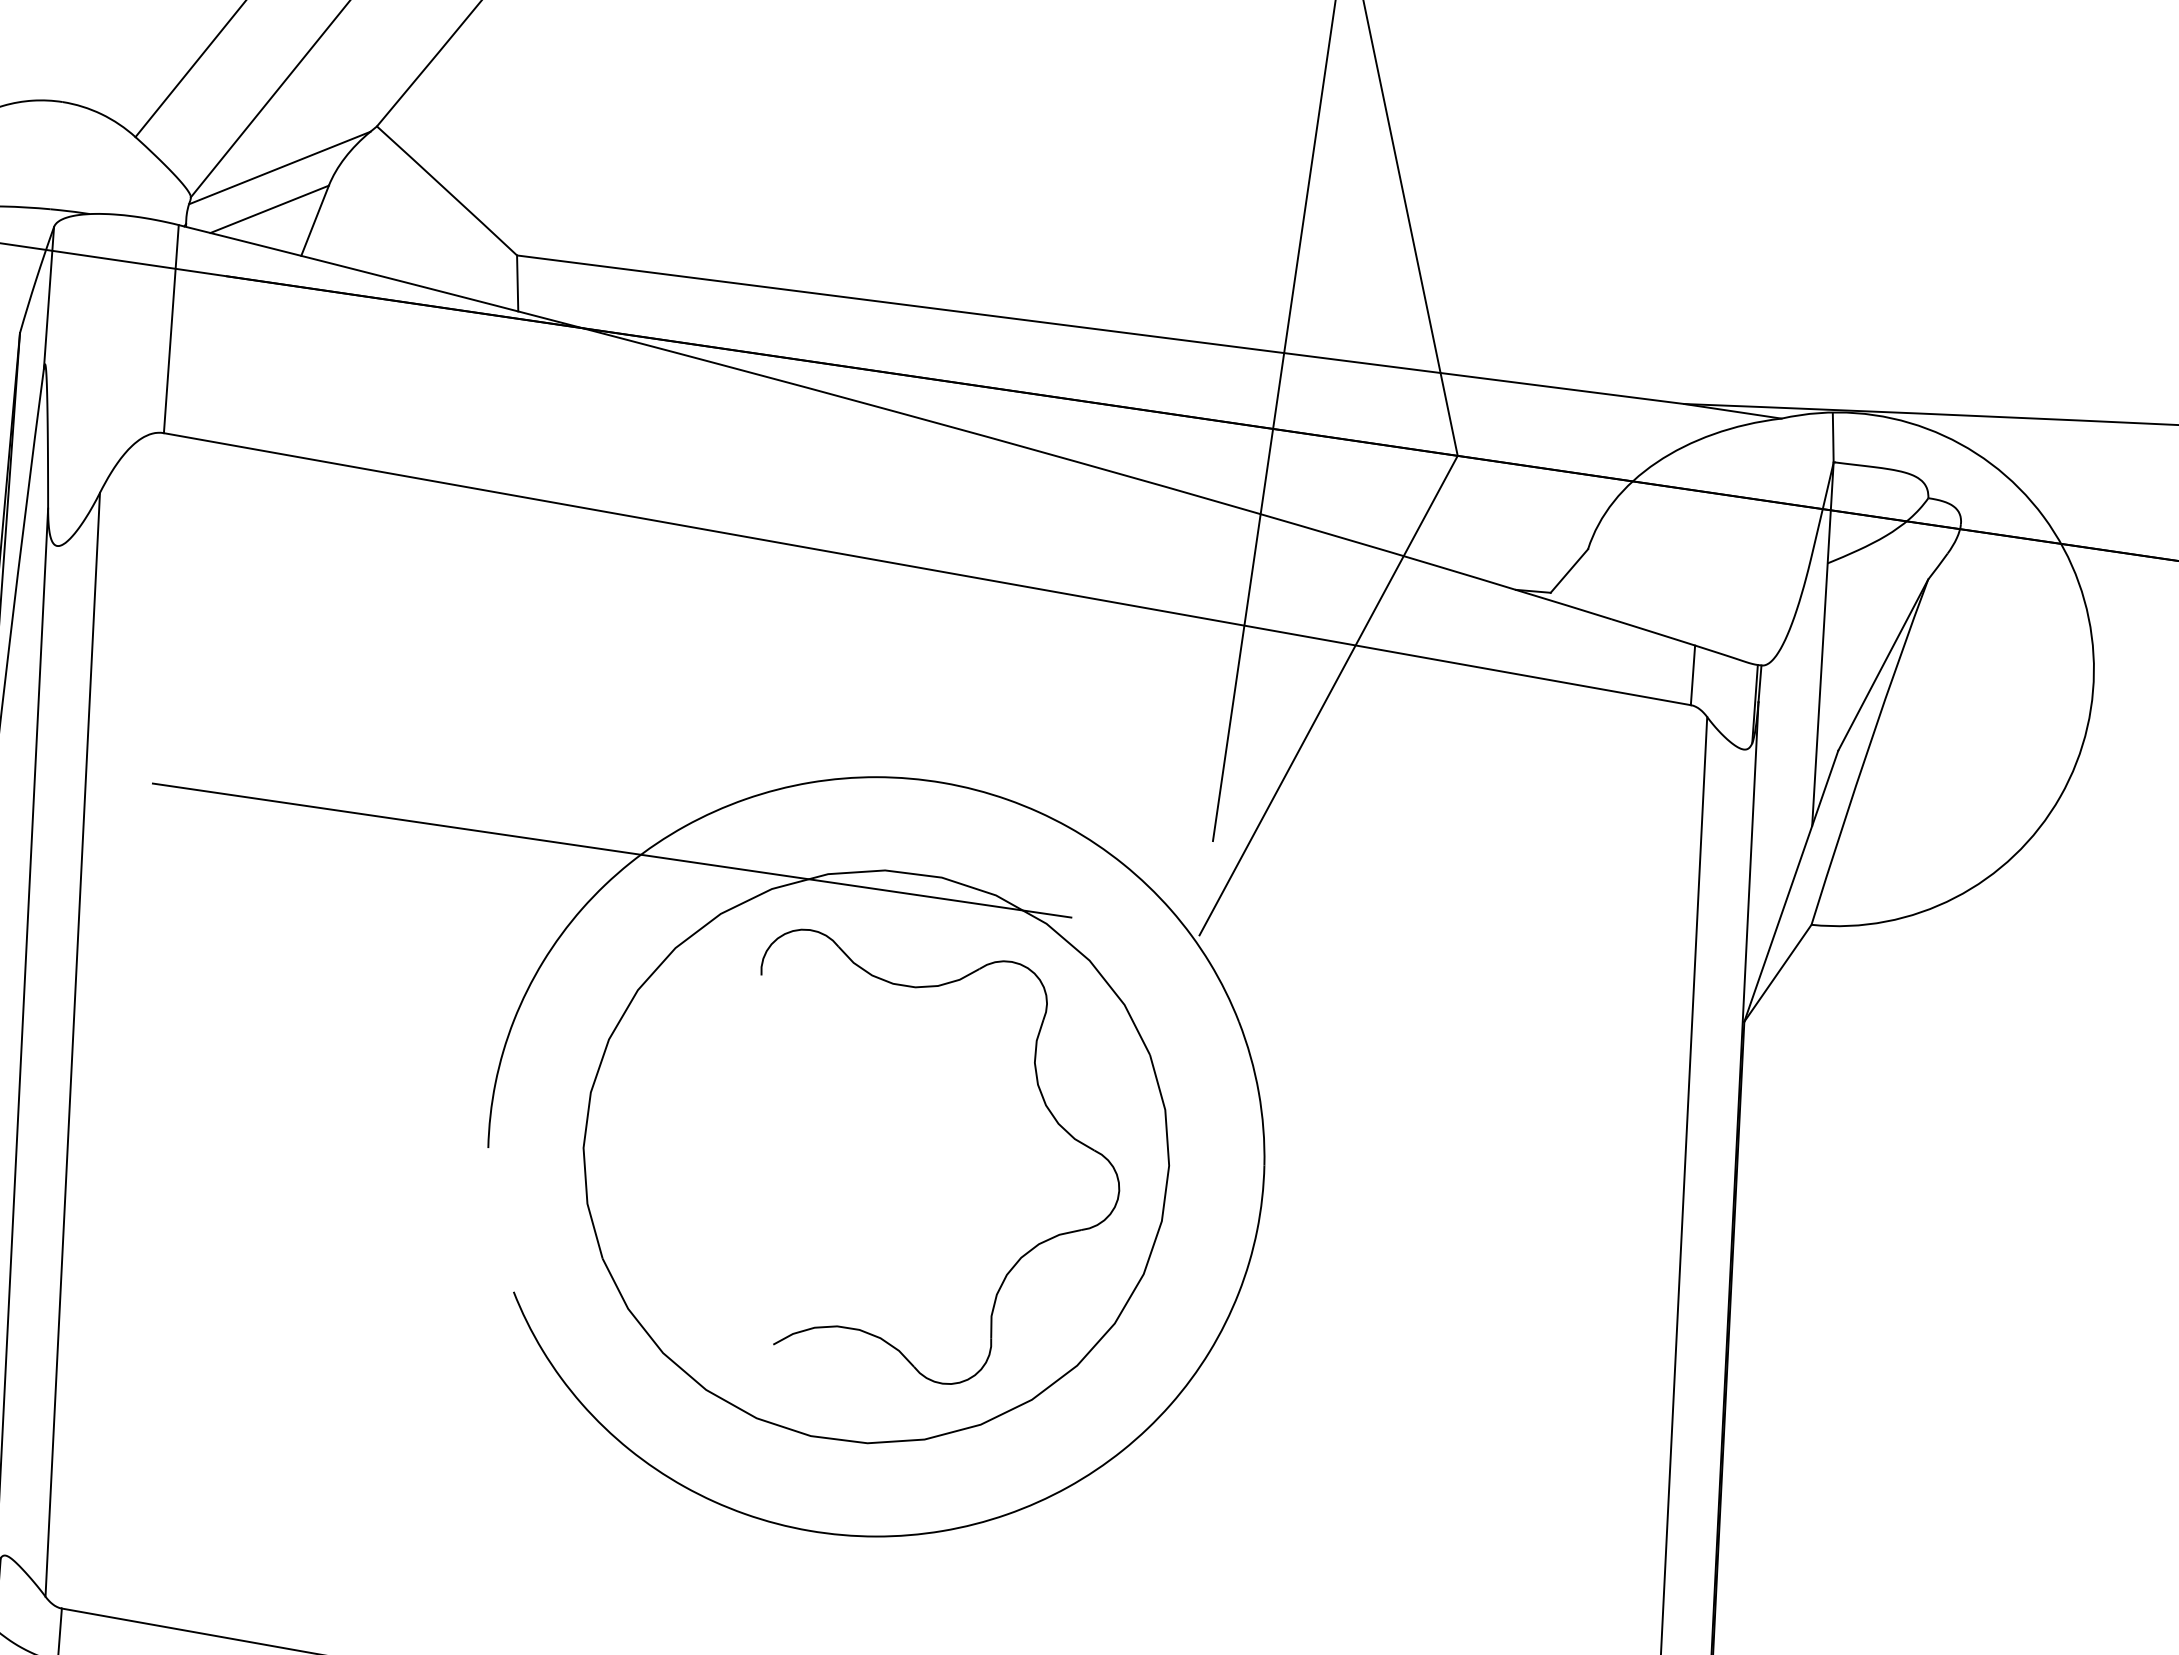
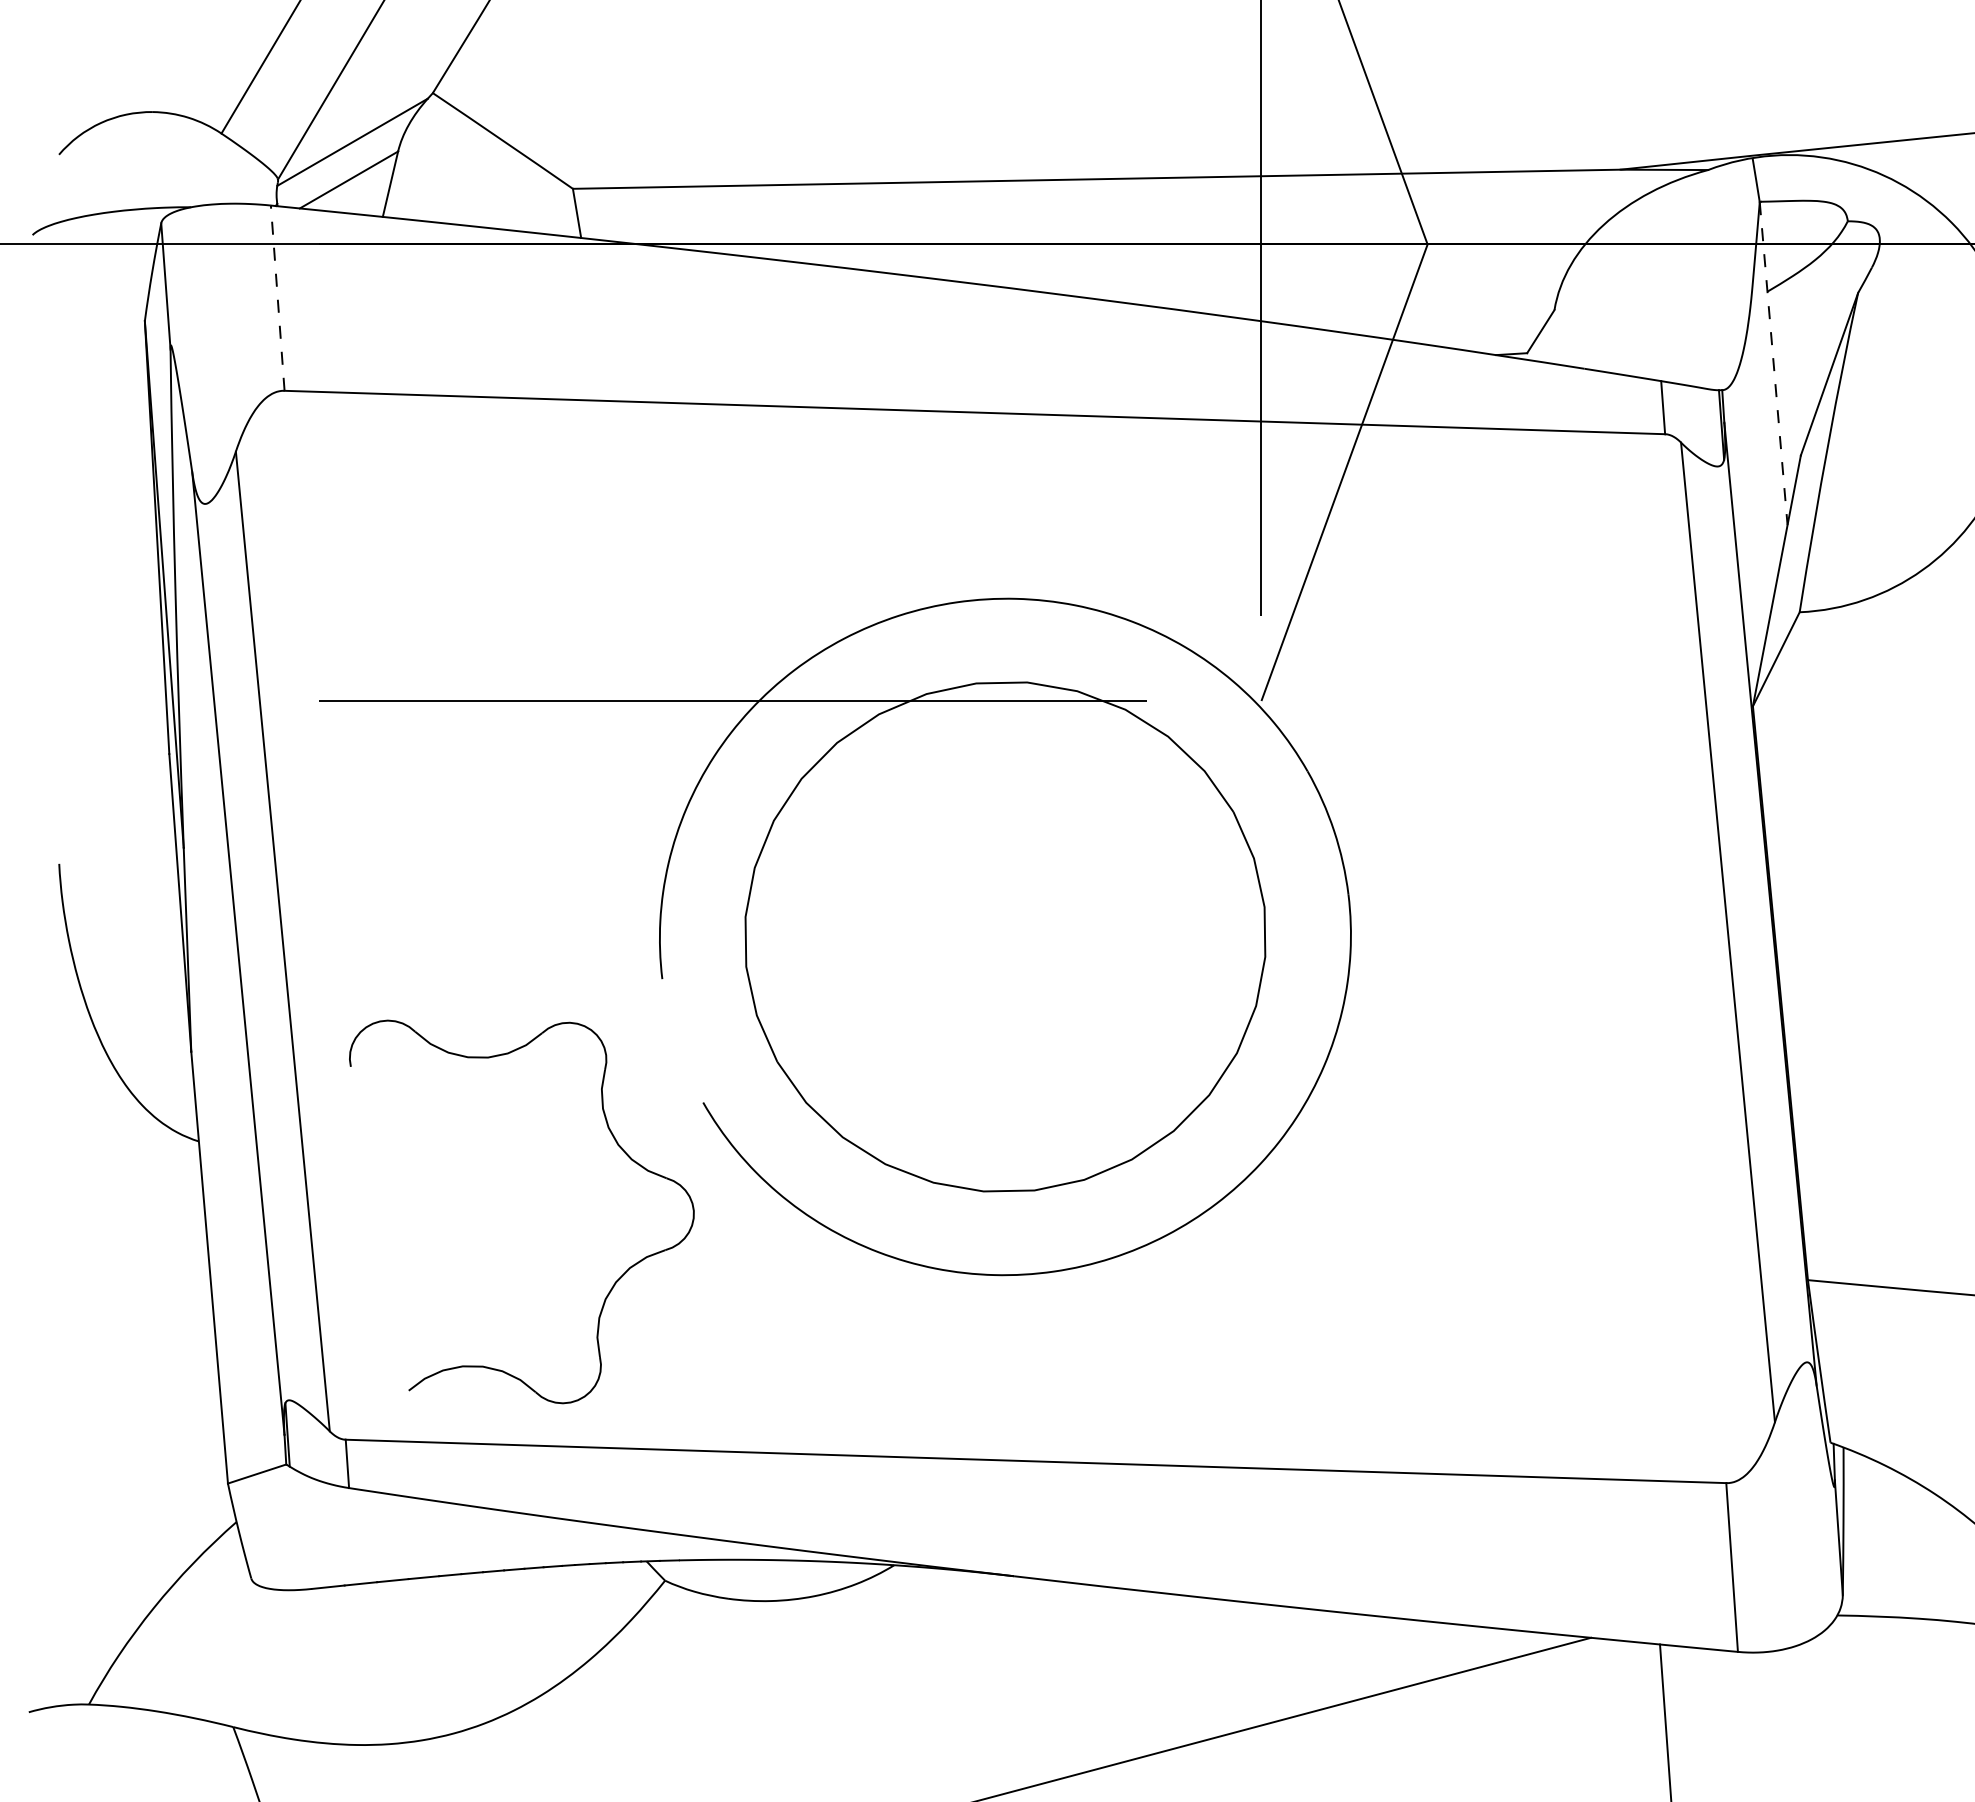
line: (171, 329) -> (277, 298), solid -> dashed
line: (1822, 645) -> (1773, 364), solid -> dashed
part: (1044, 1106) -> (617, 1145), moved

